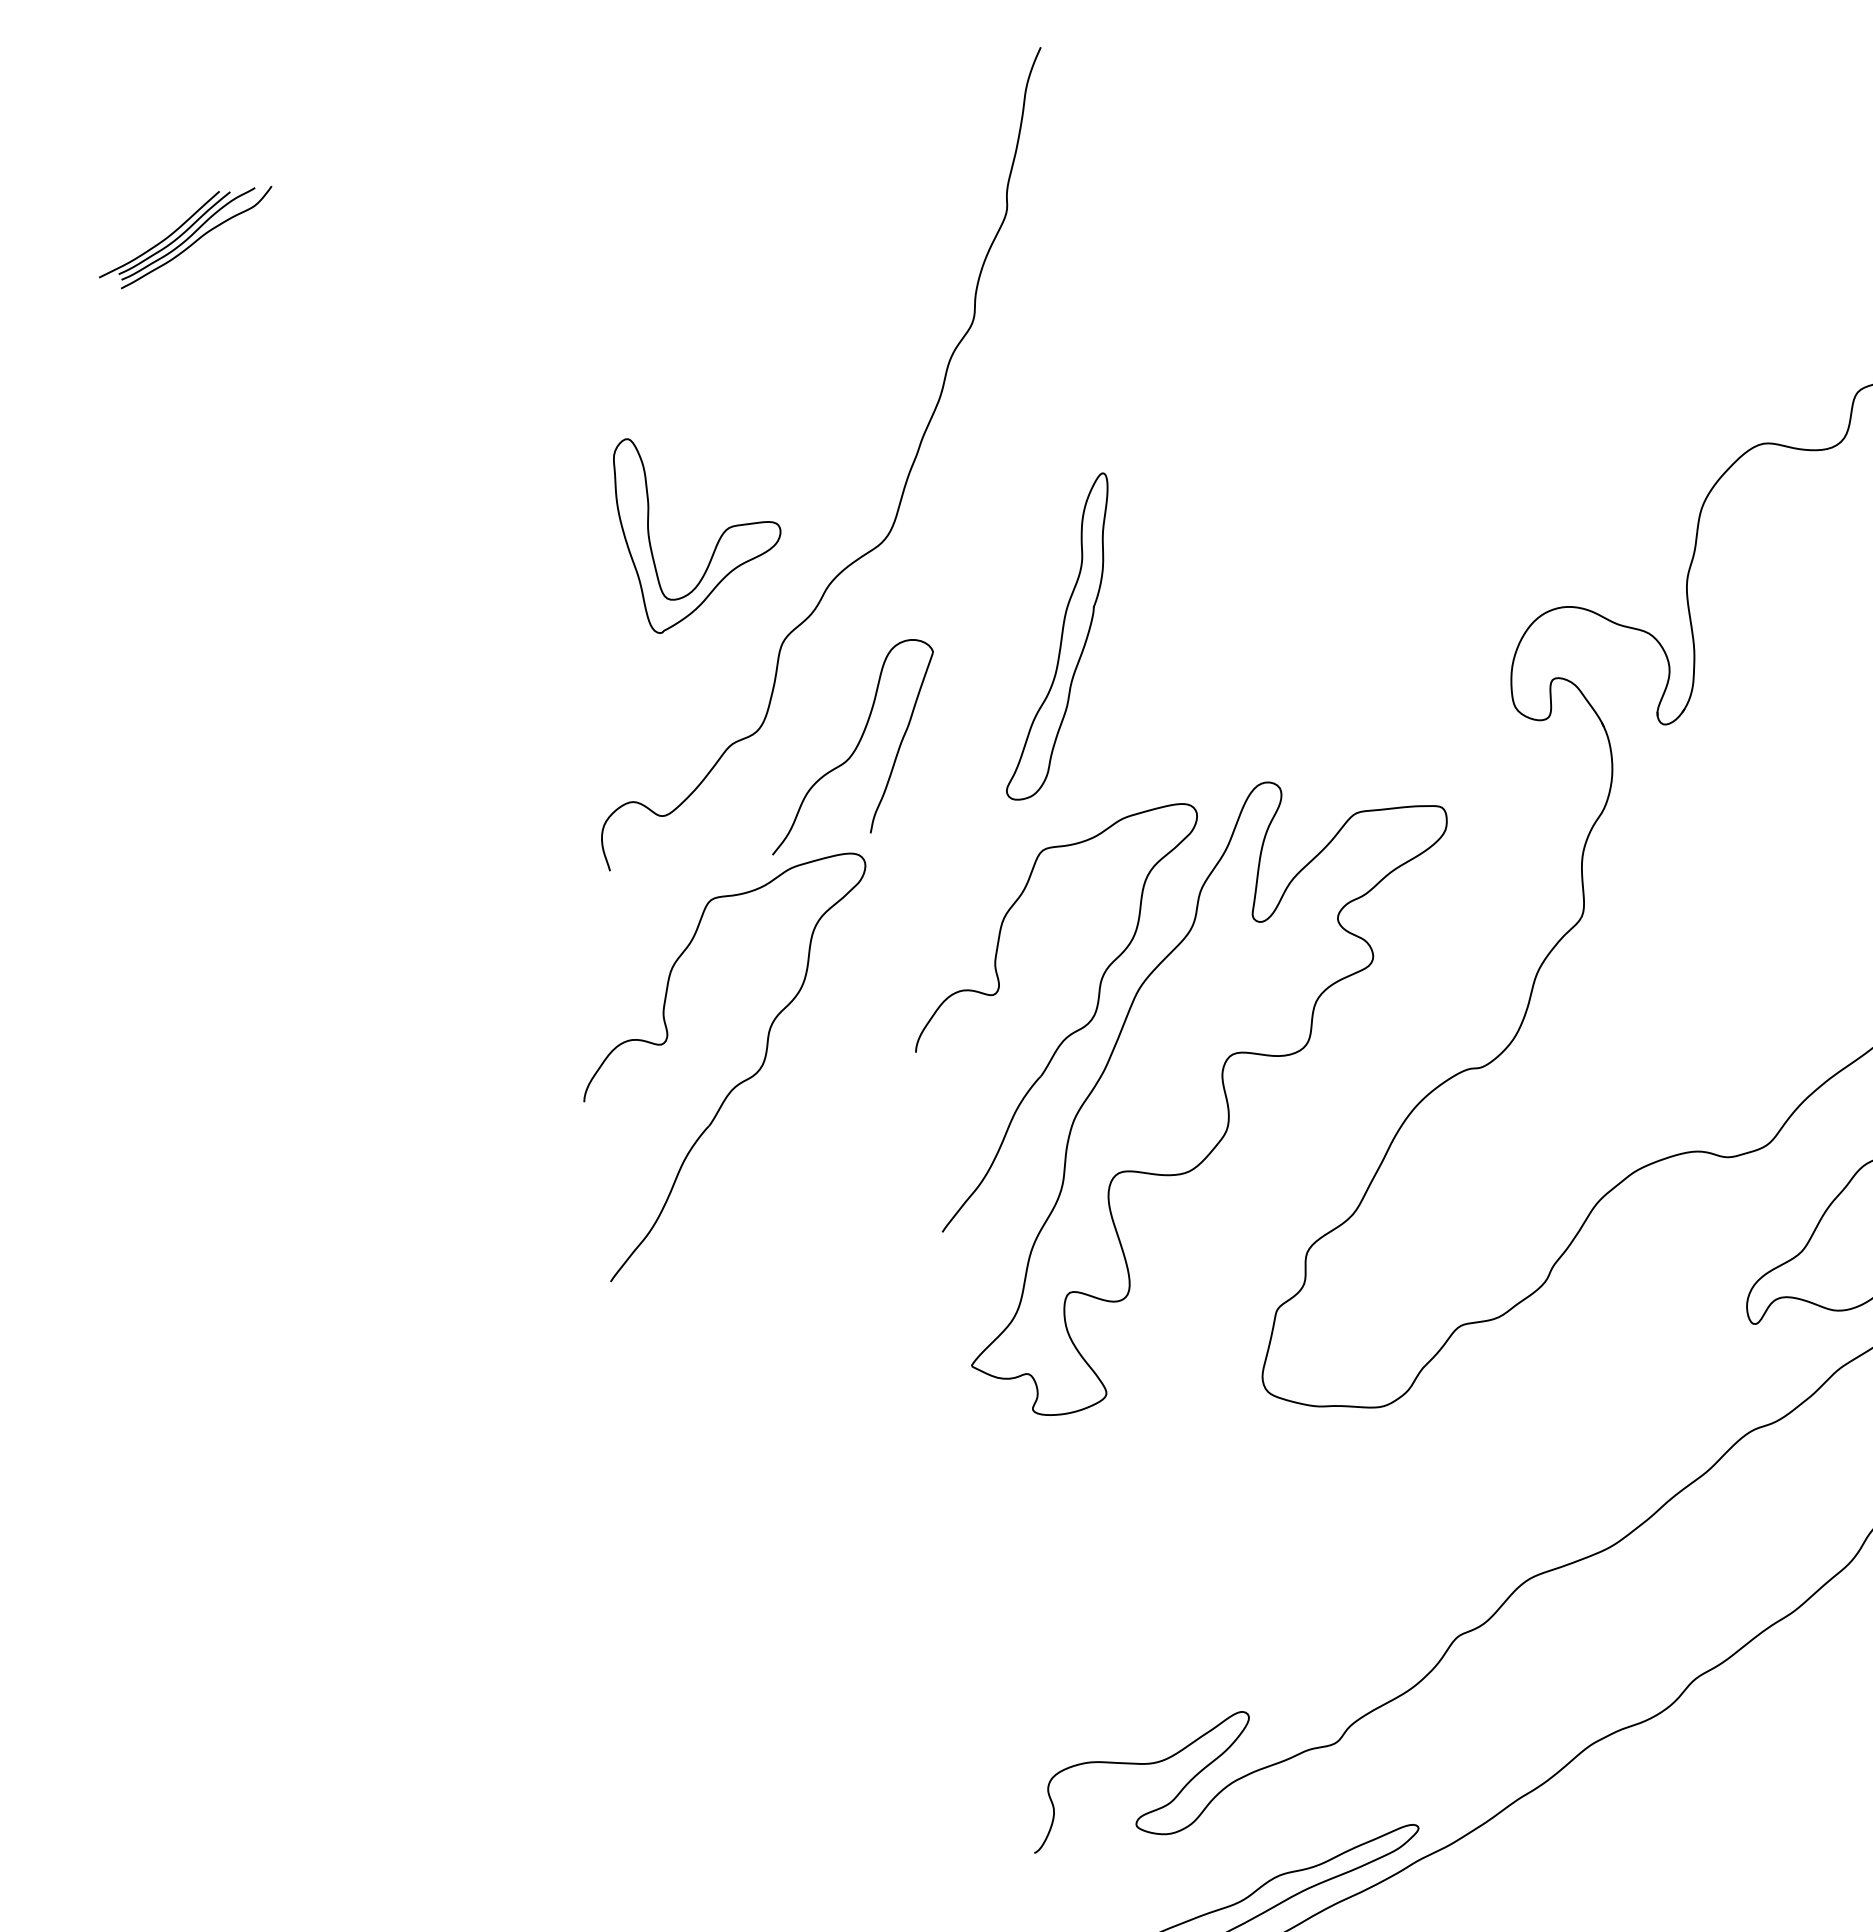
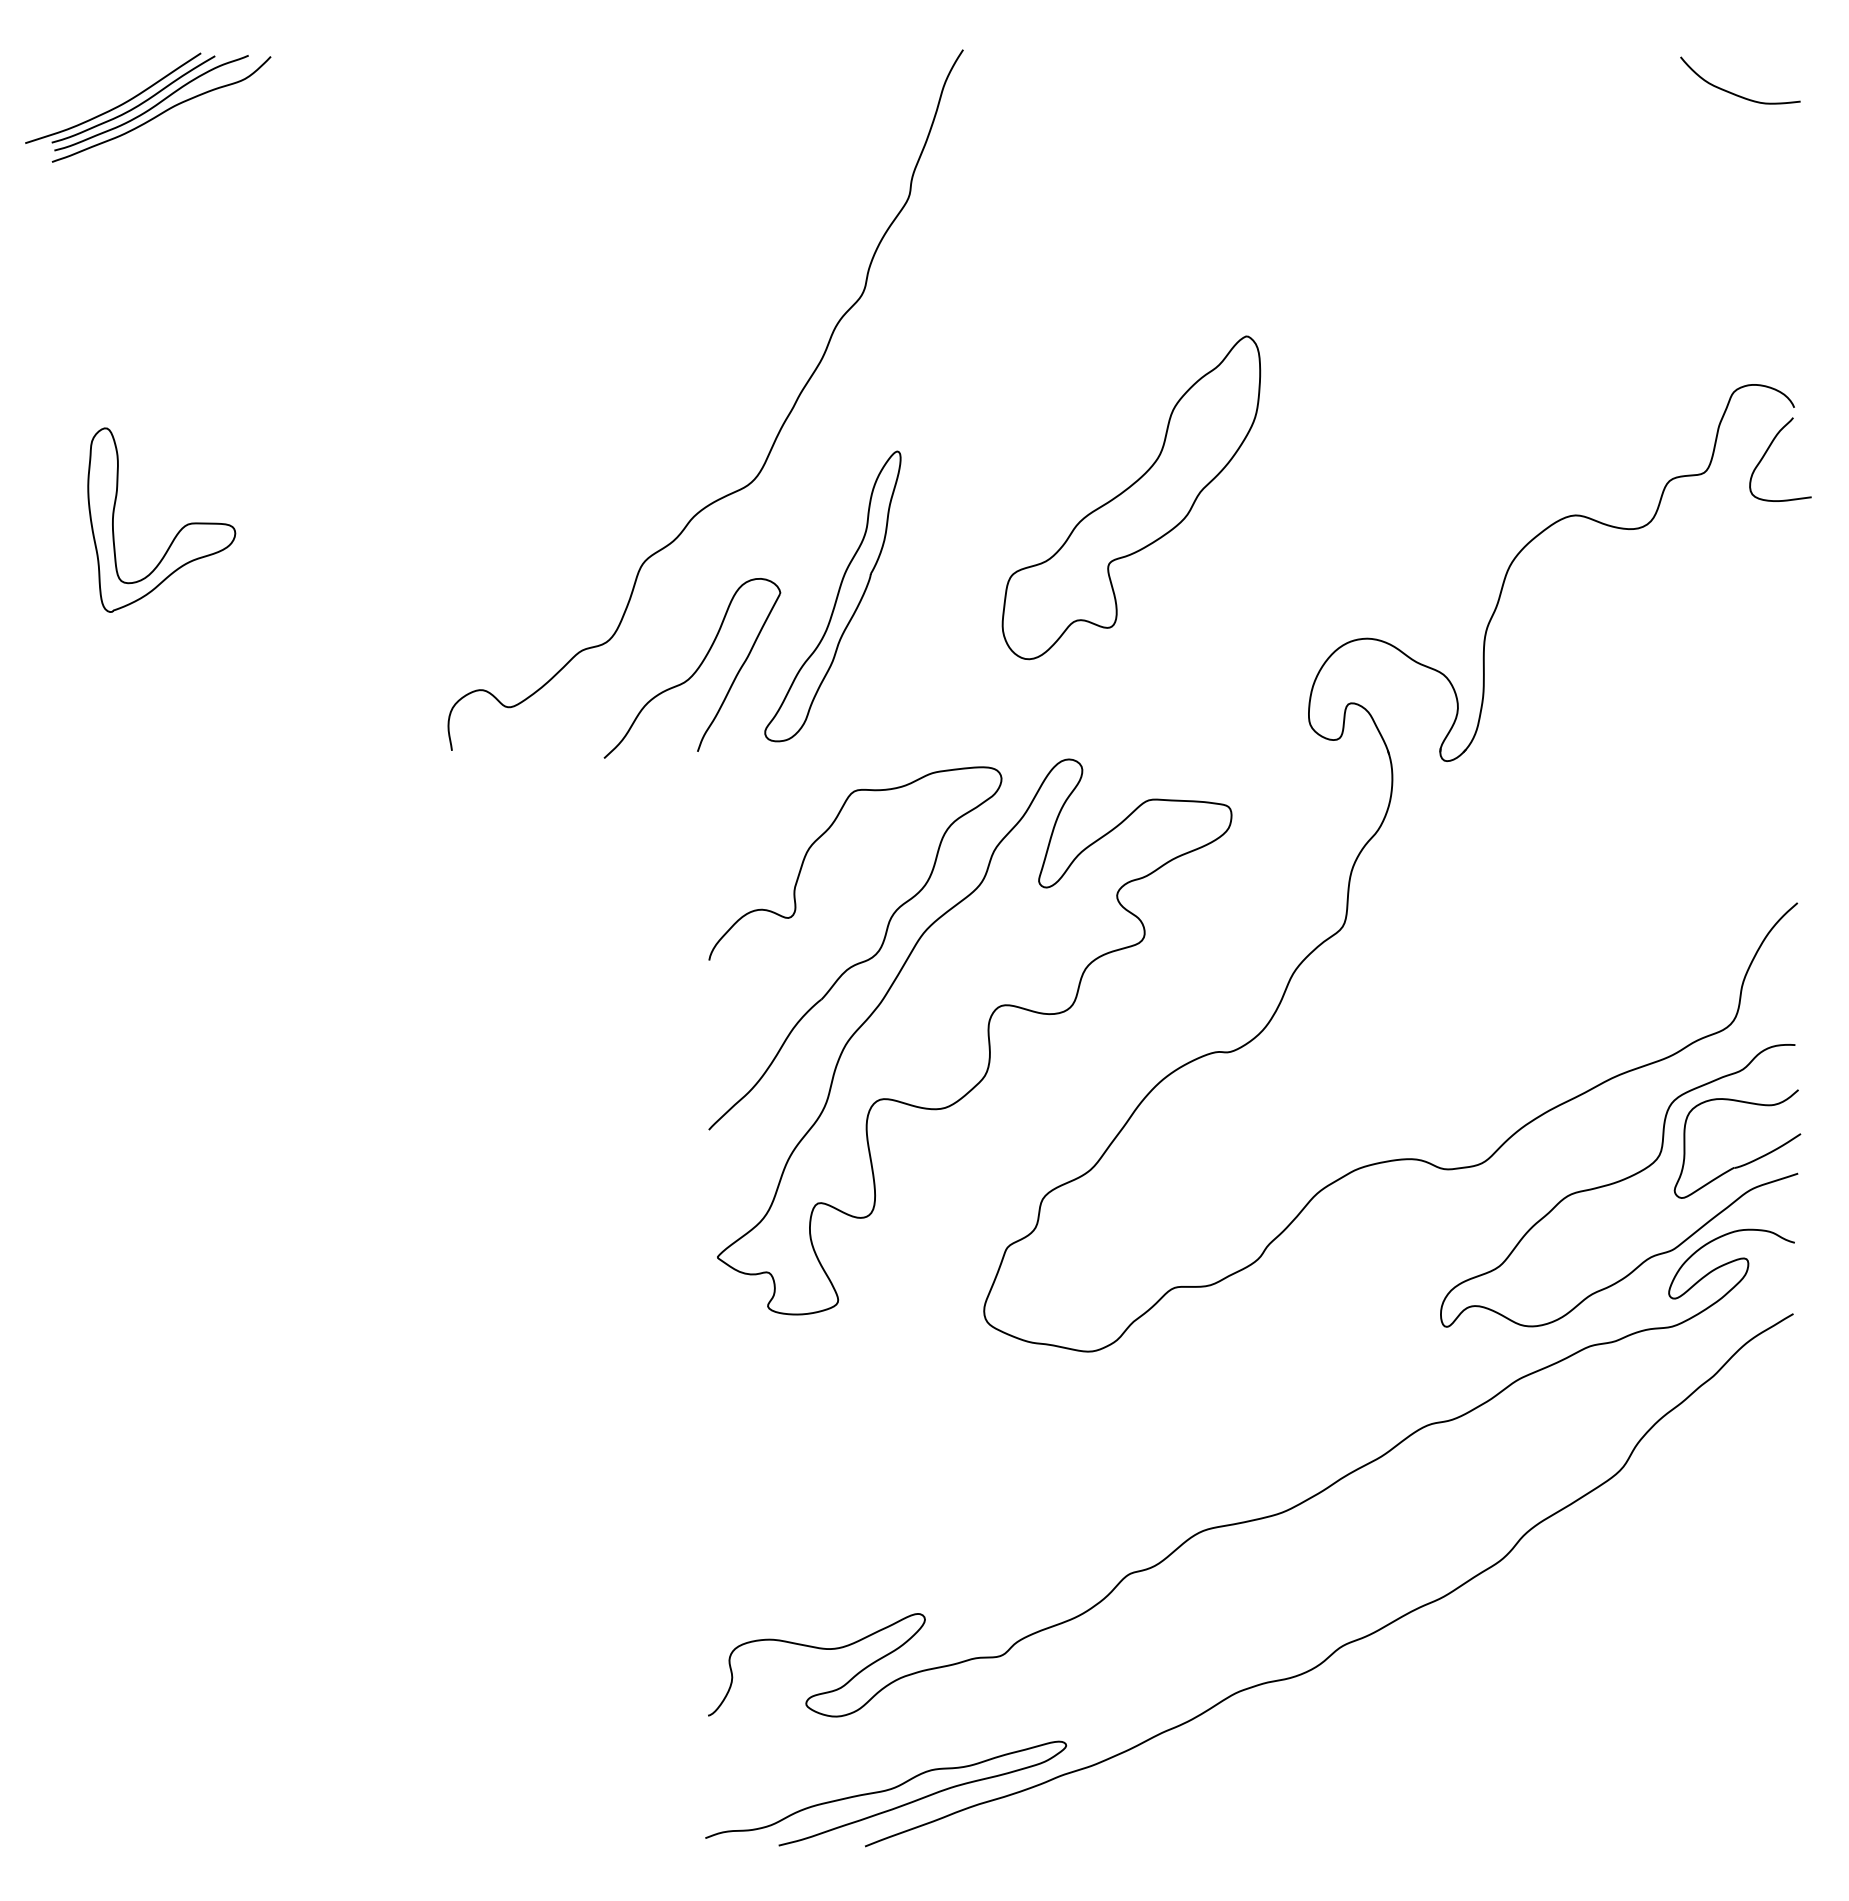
part: (186, 237) -> (148, 107), size x1.43
part: (1290, 495) -> (1131, 497), added
part: (718, 539) -> (176, 533), moved
part: (1056, 637) -> (832, 596), moved
part: (745, 1079) -> (548, 961), removed

